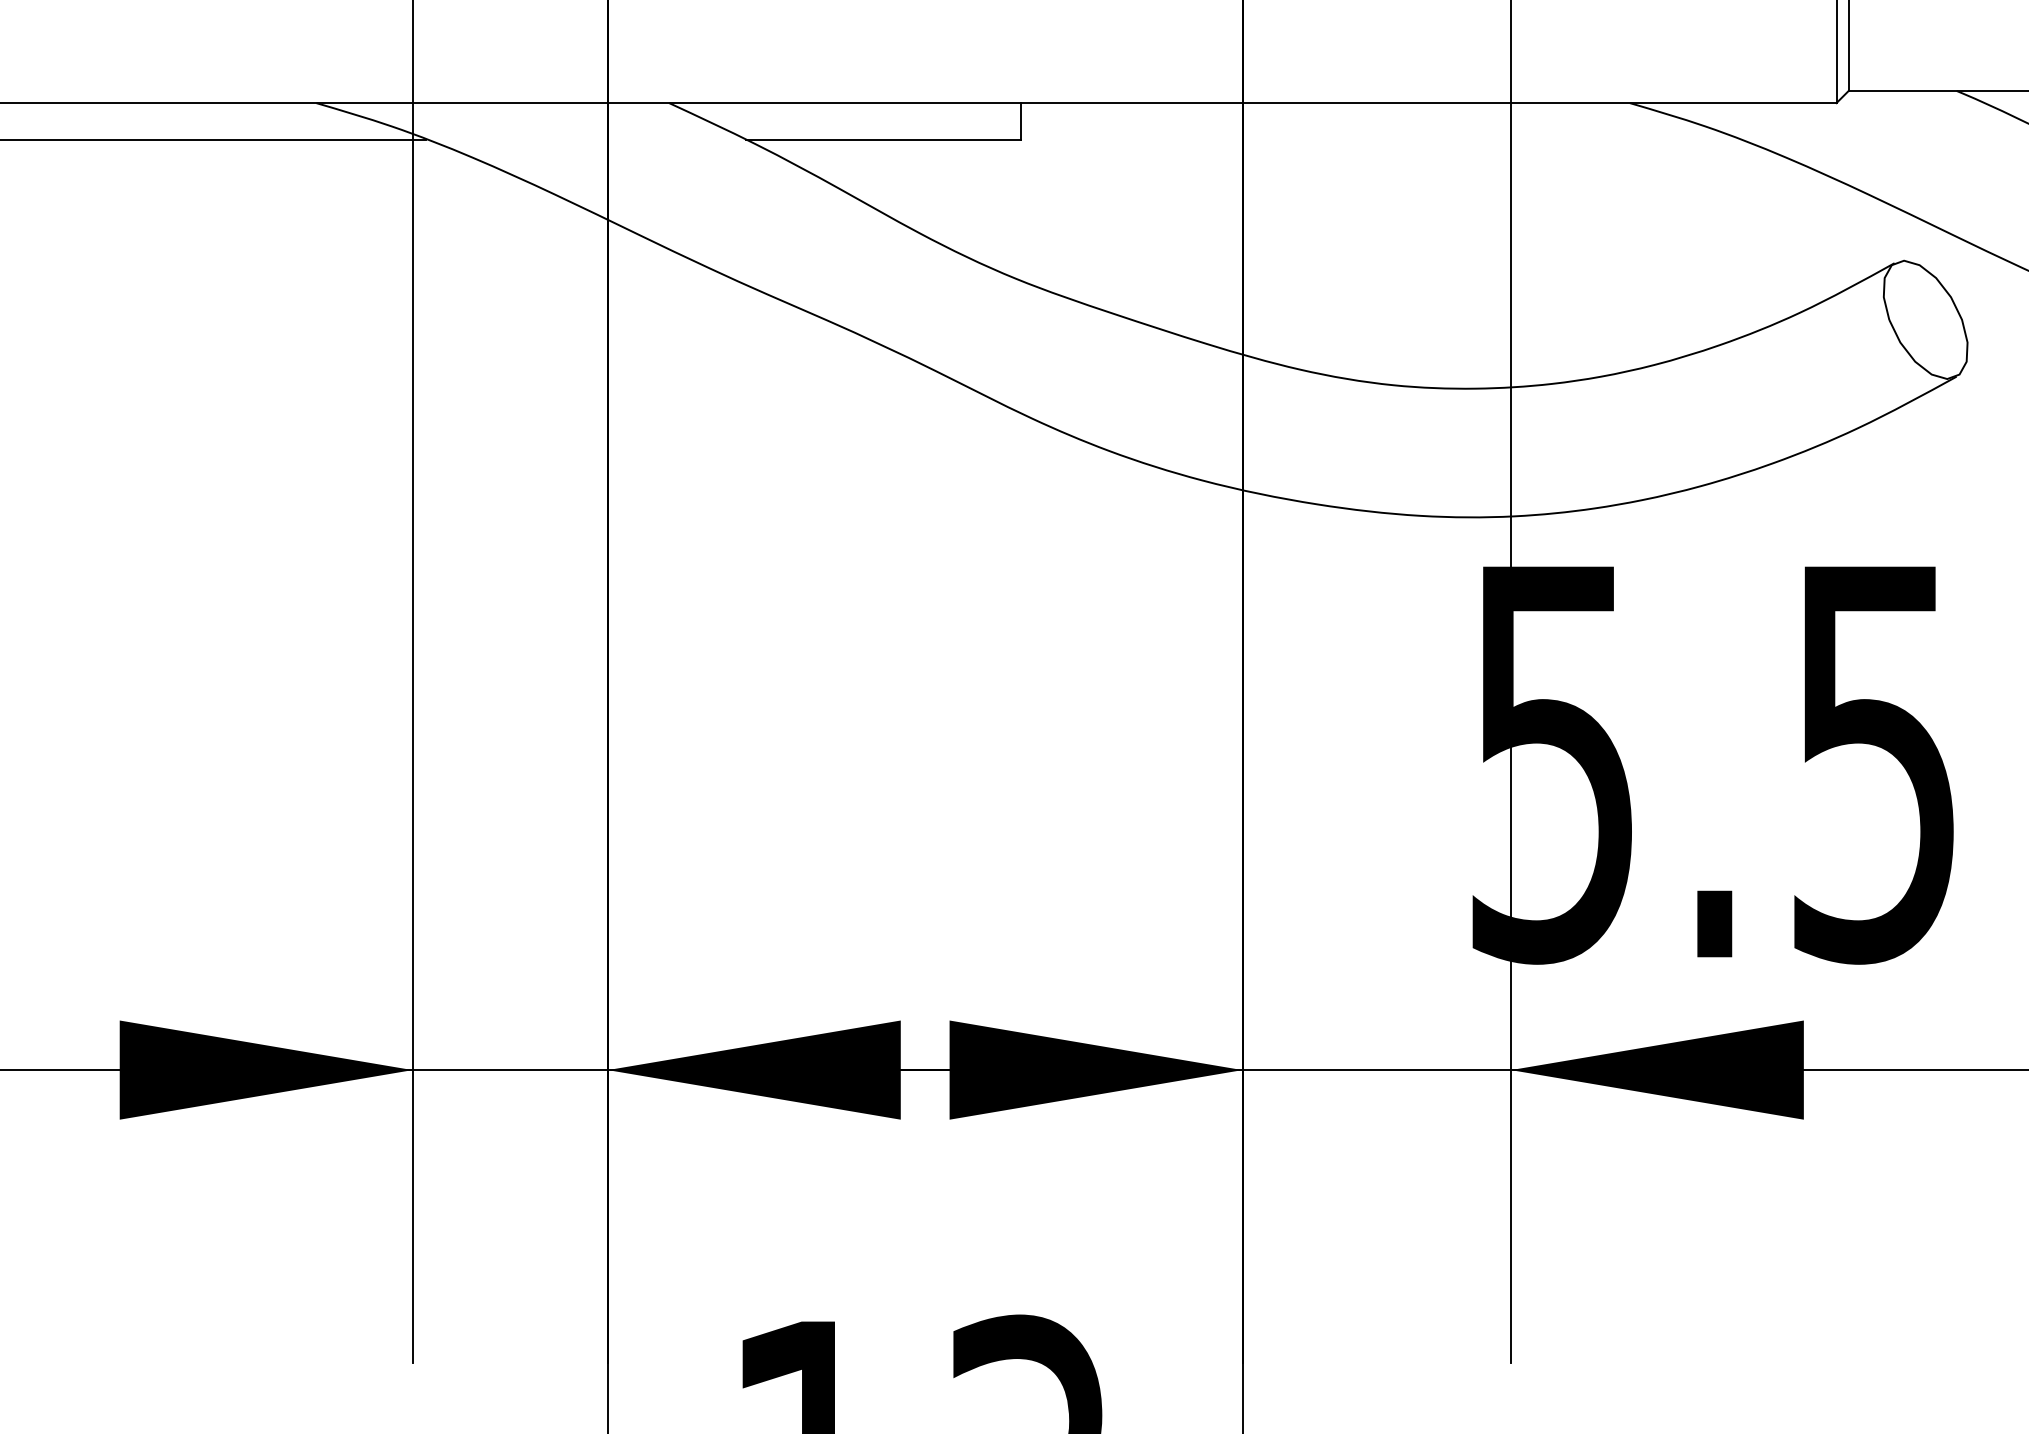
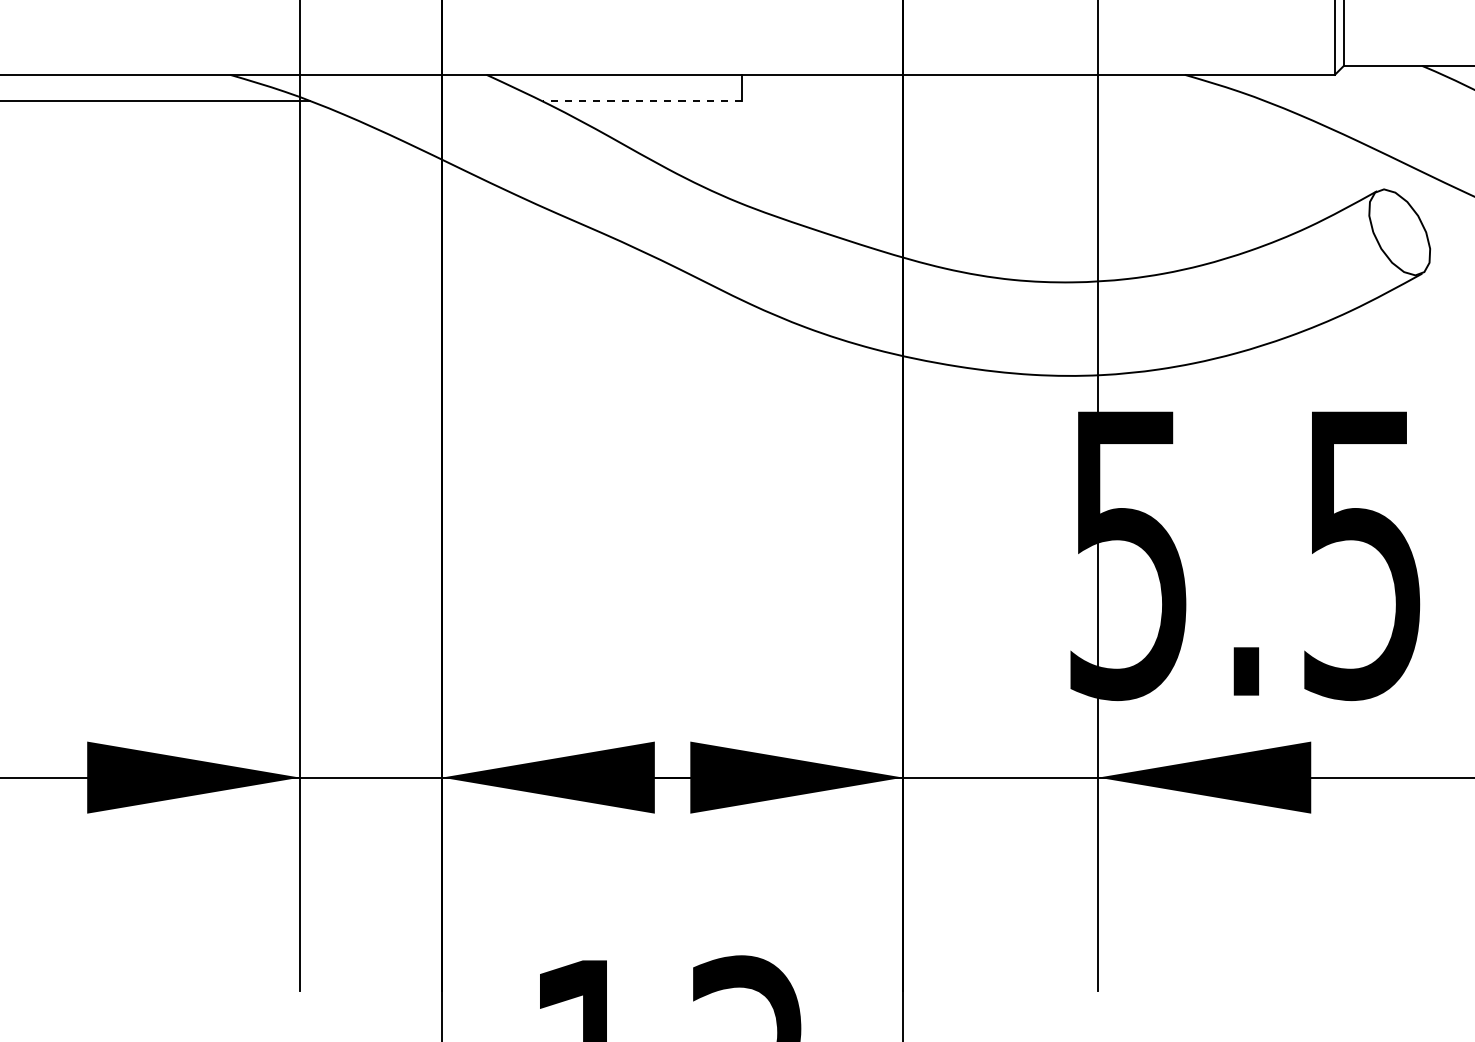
line: (883, 139) -> (642, 101), solid -> dashed

